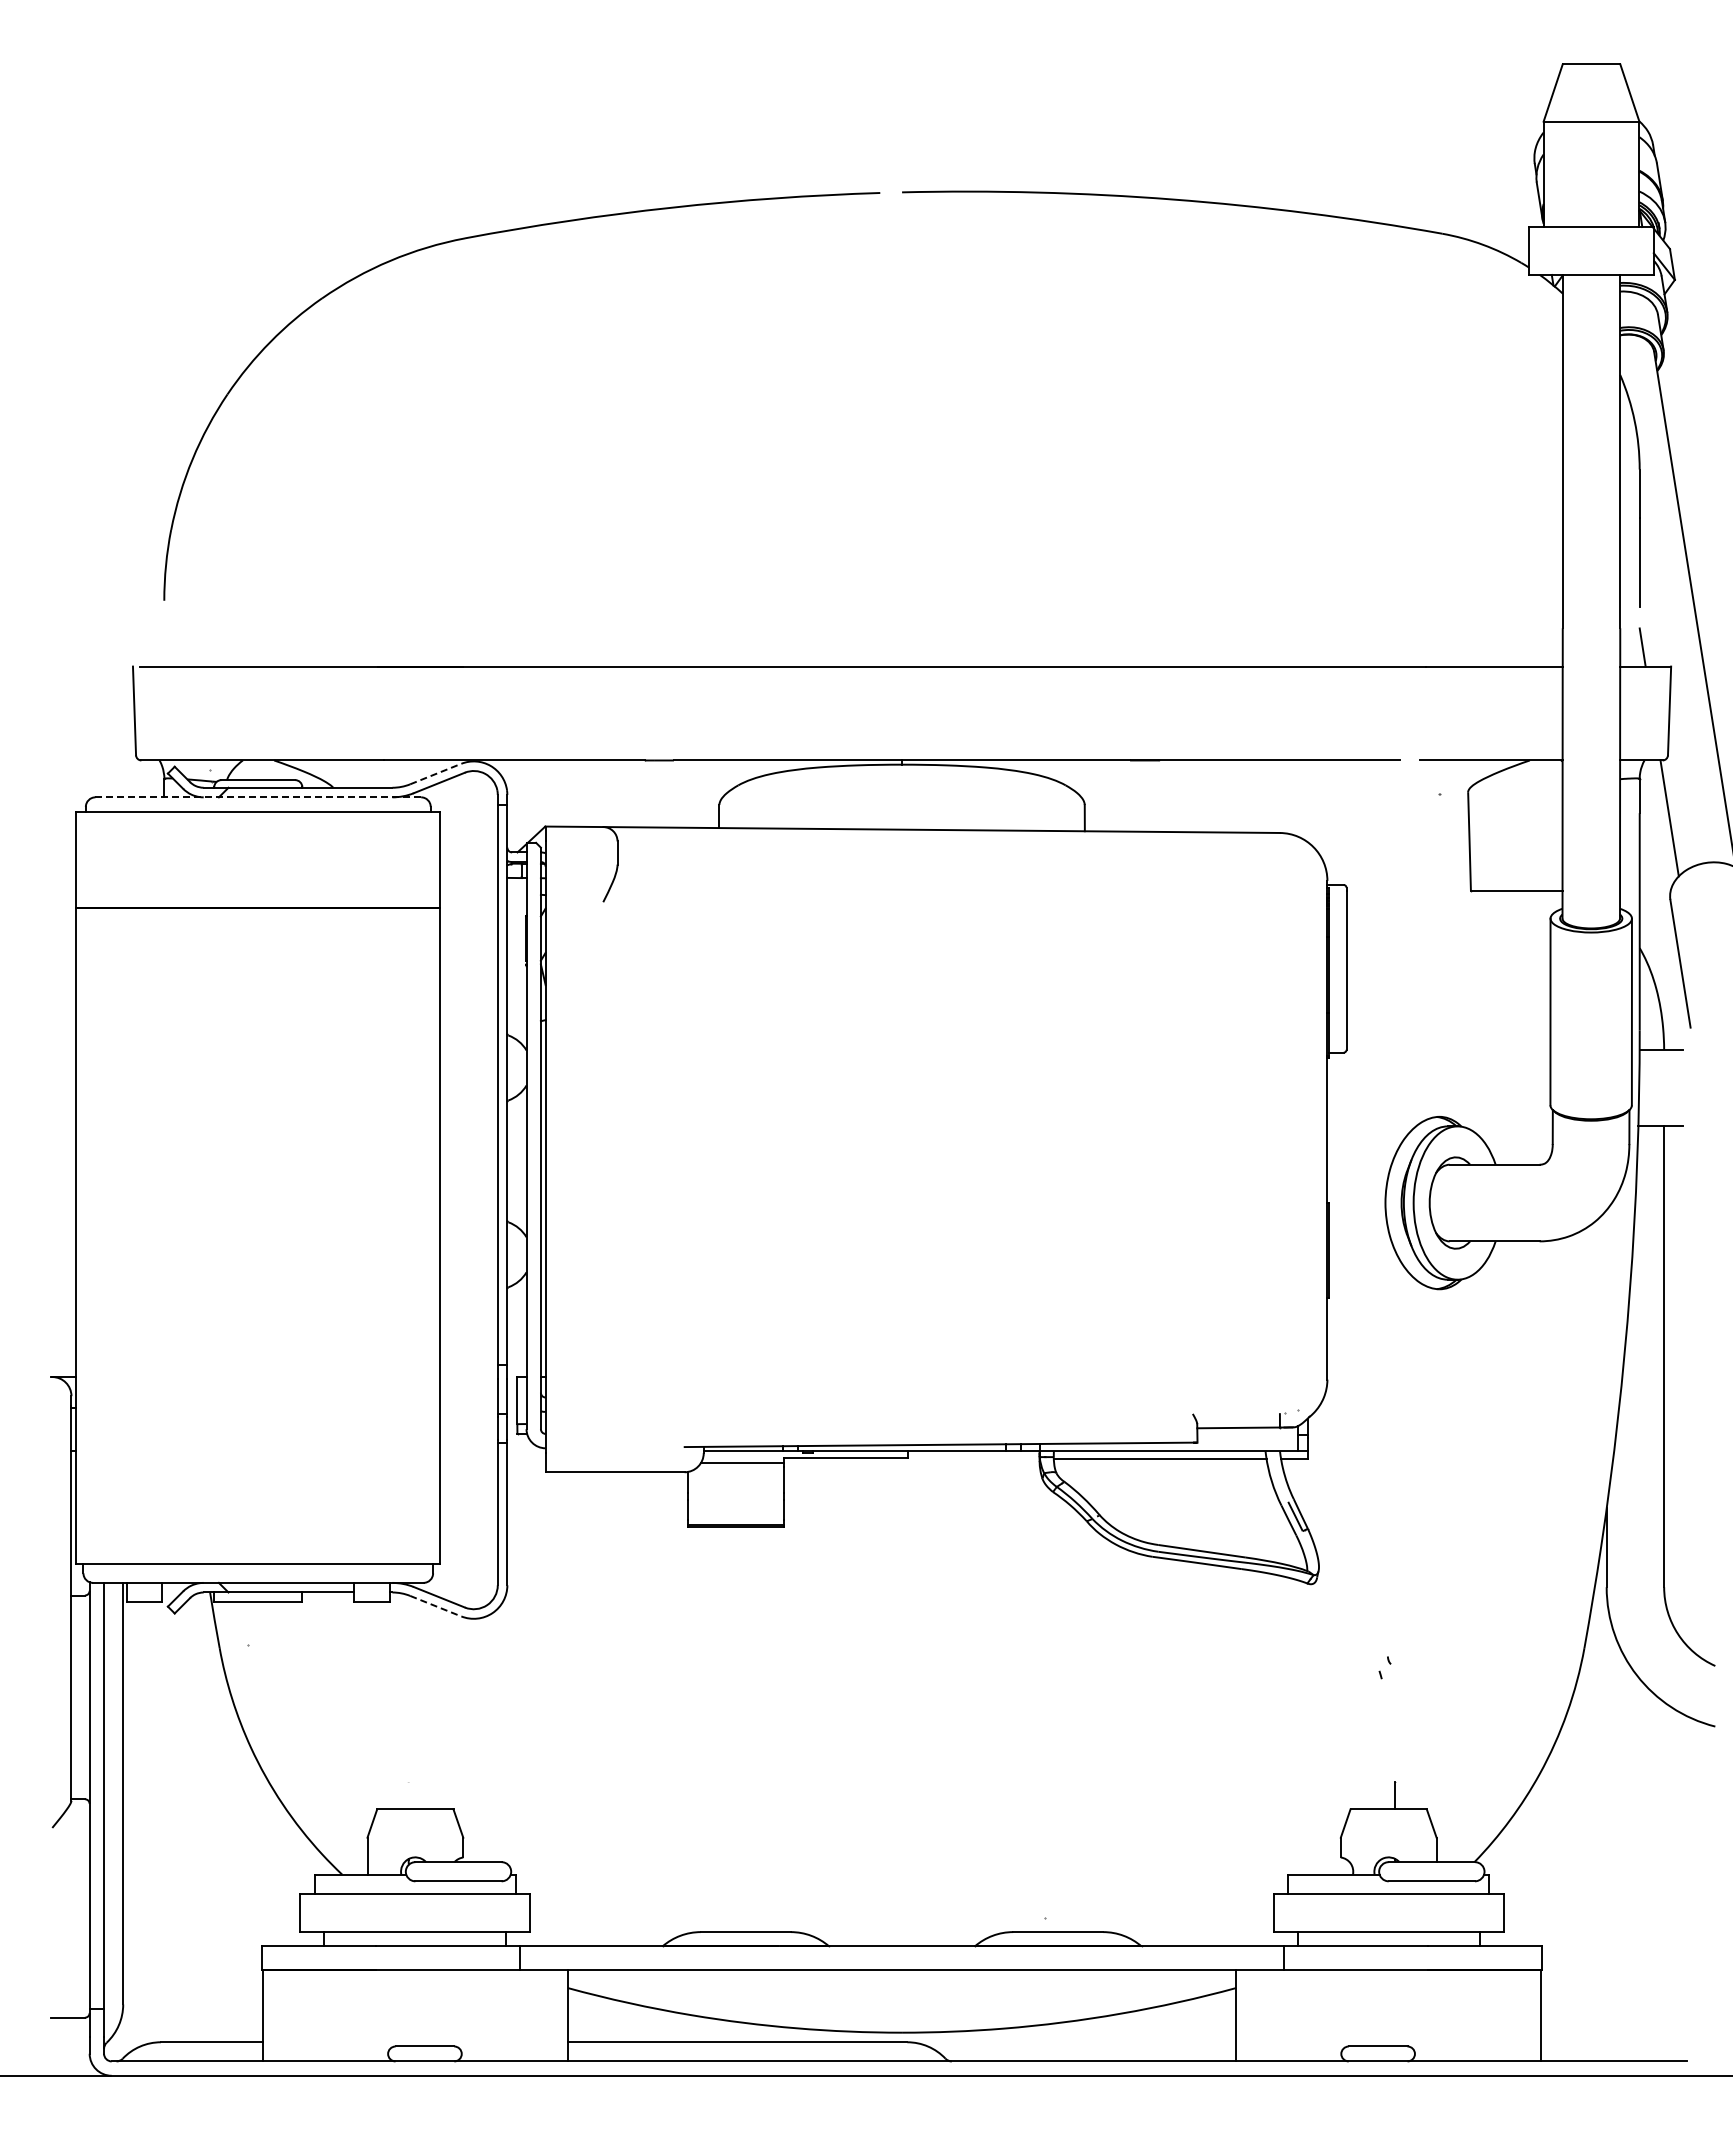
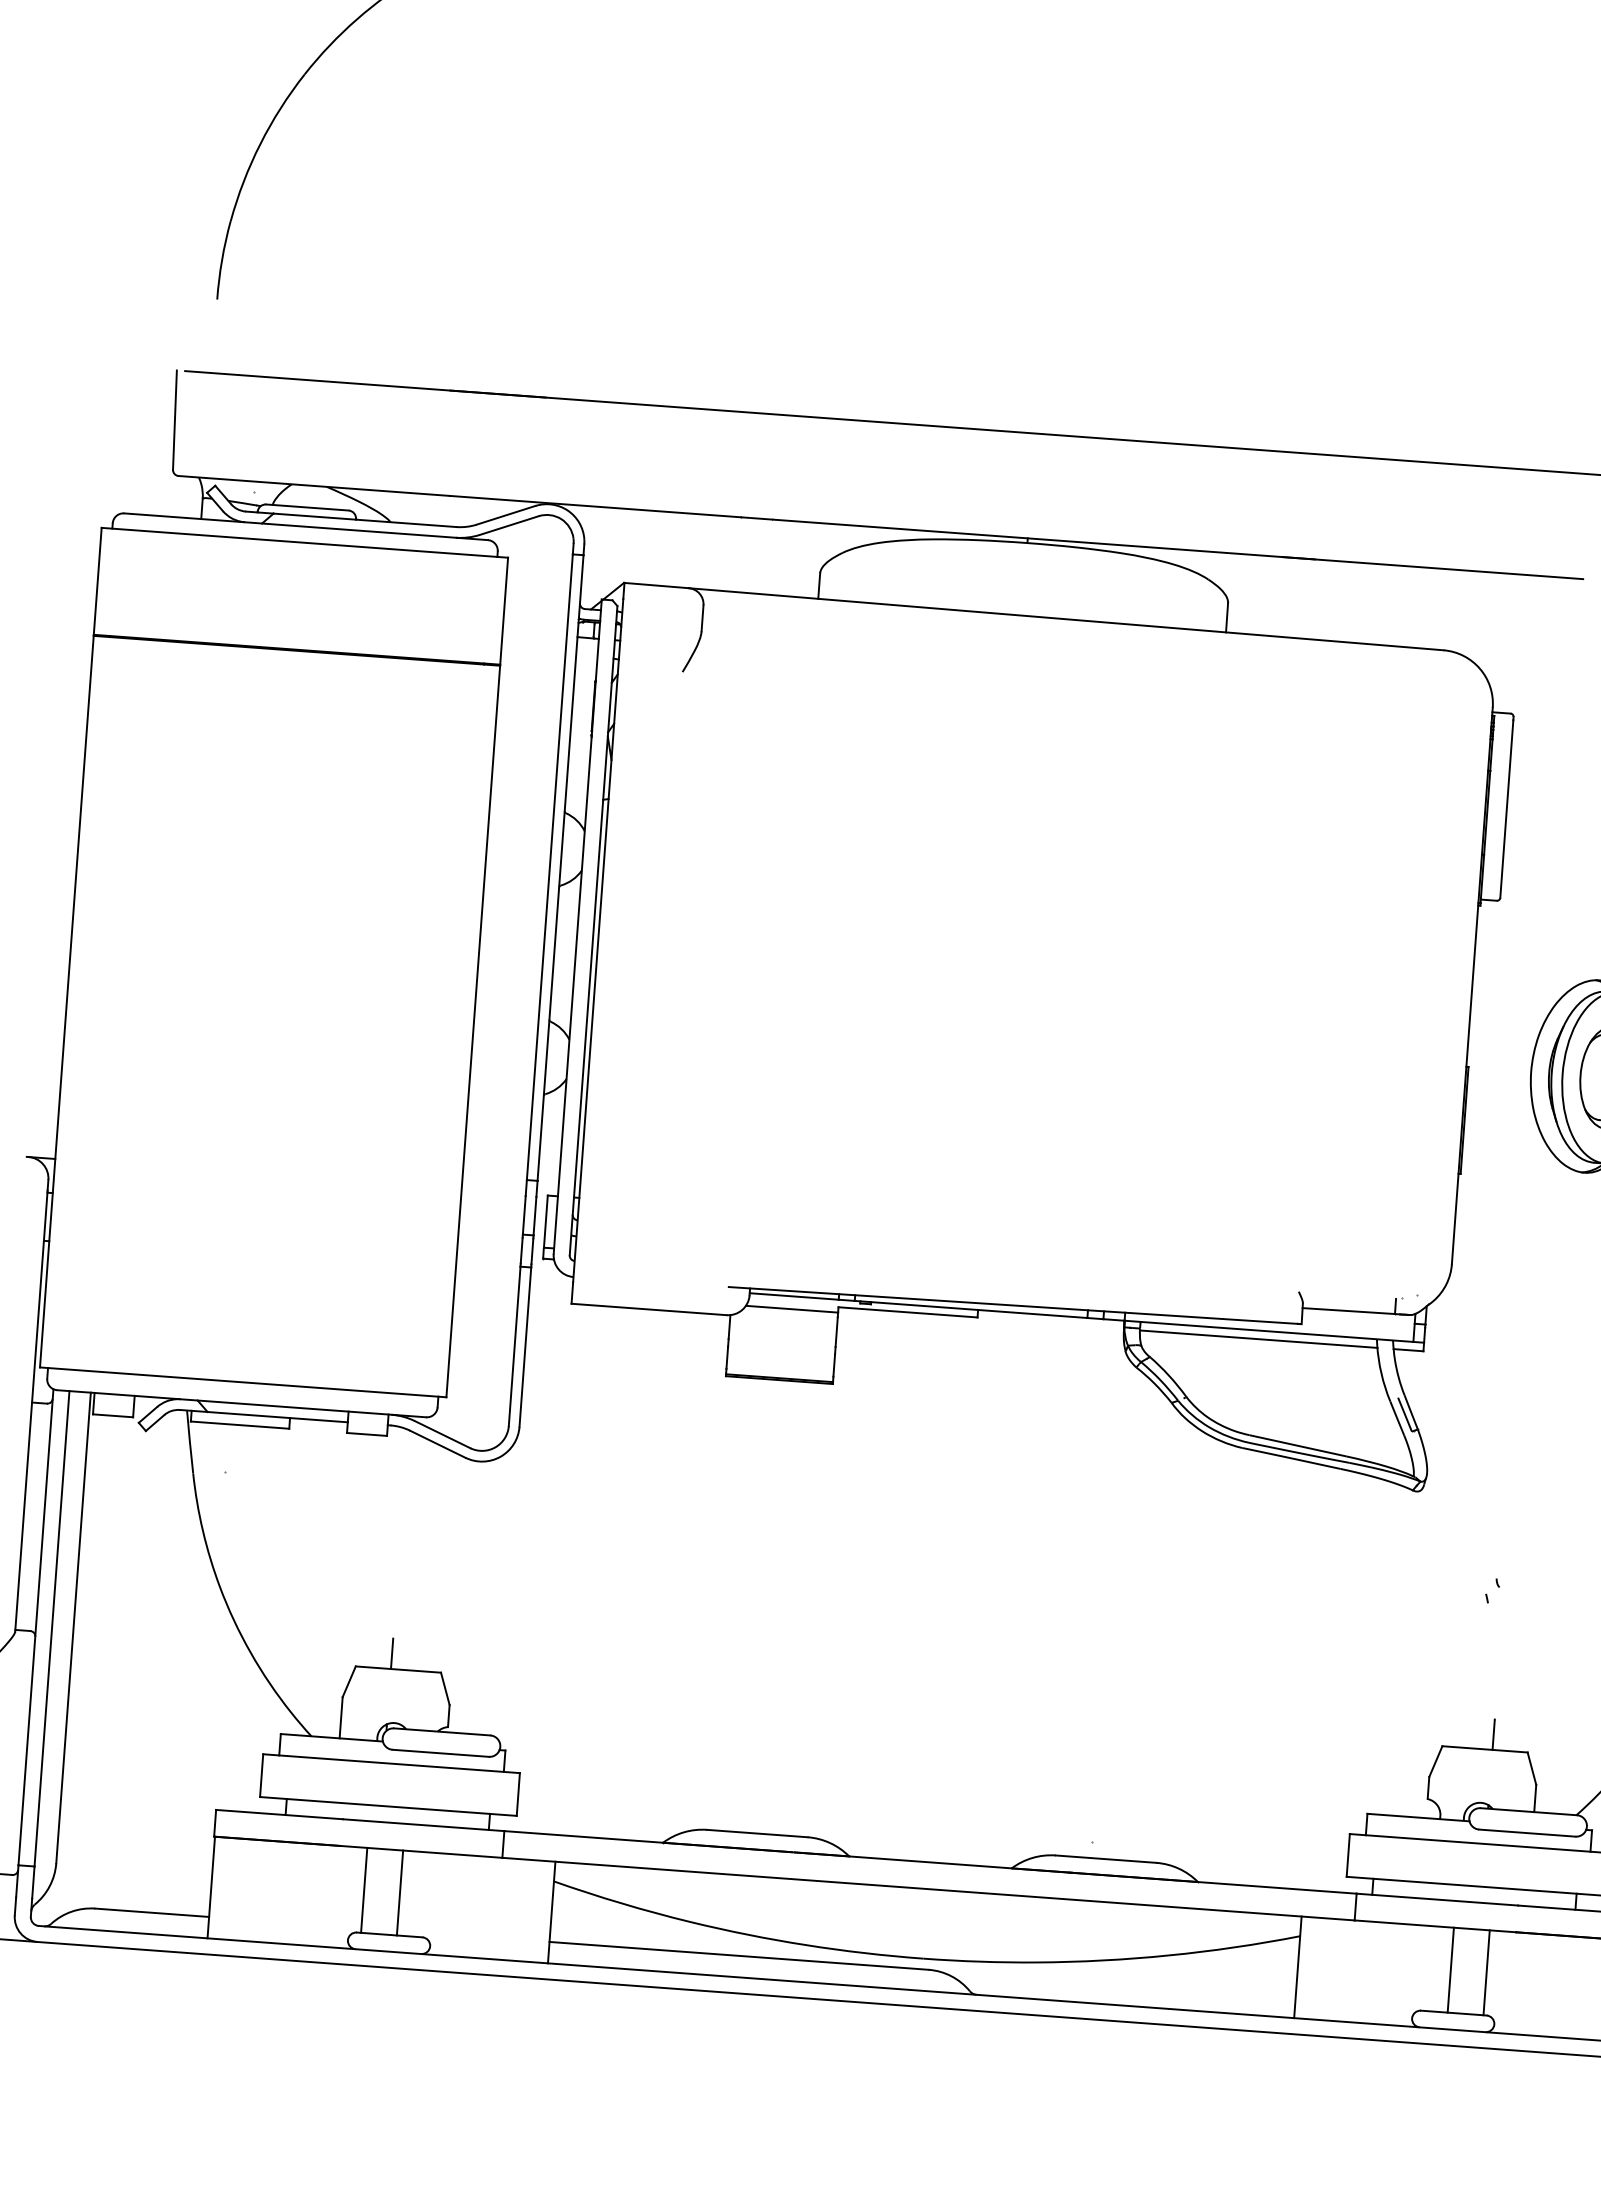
line: (435, 774) -> (505, 515), dashed -> solid
line: (258, 797) -> (306, 526), dashed -> solid
line: (435, 1606) -> (437, 1444), dashed -> solid
line: (408, 1795) -> (391, 1653), added
line: (399, 2008) -> (364, 1890), added
line: (431, 2008) -> (400, 1893), added
line: (1372, 2008) -> (1450, 1970), added
line: (1404, 2008) -> (1486, 1972), added

